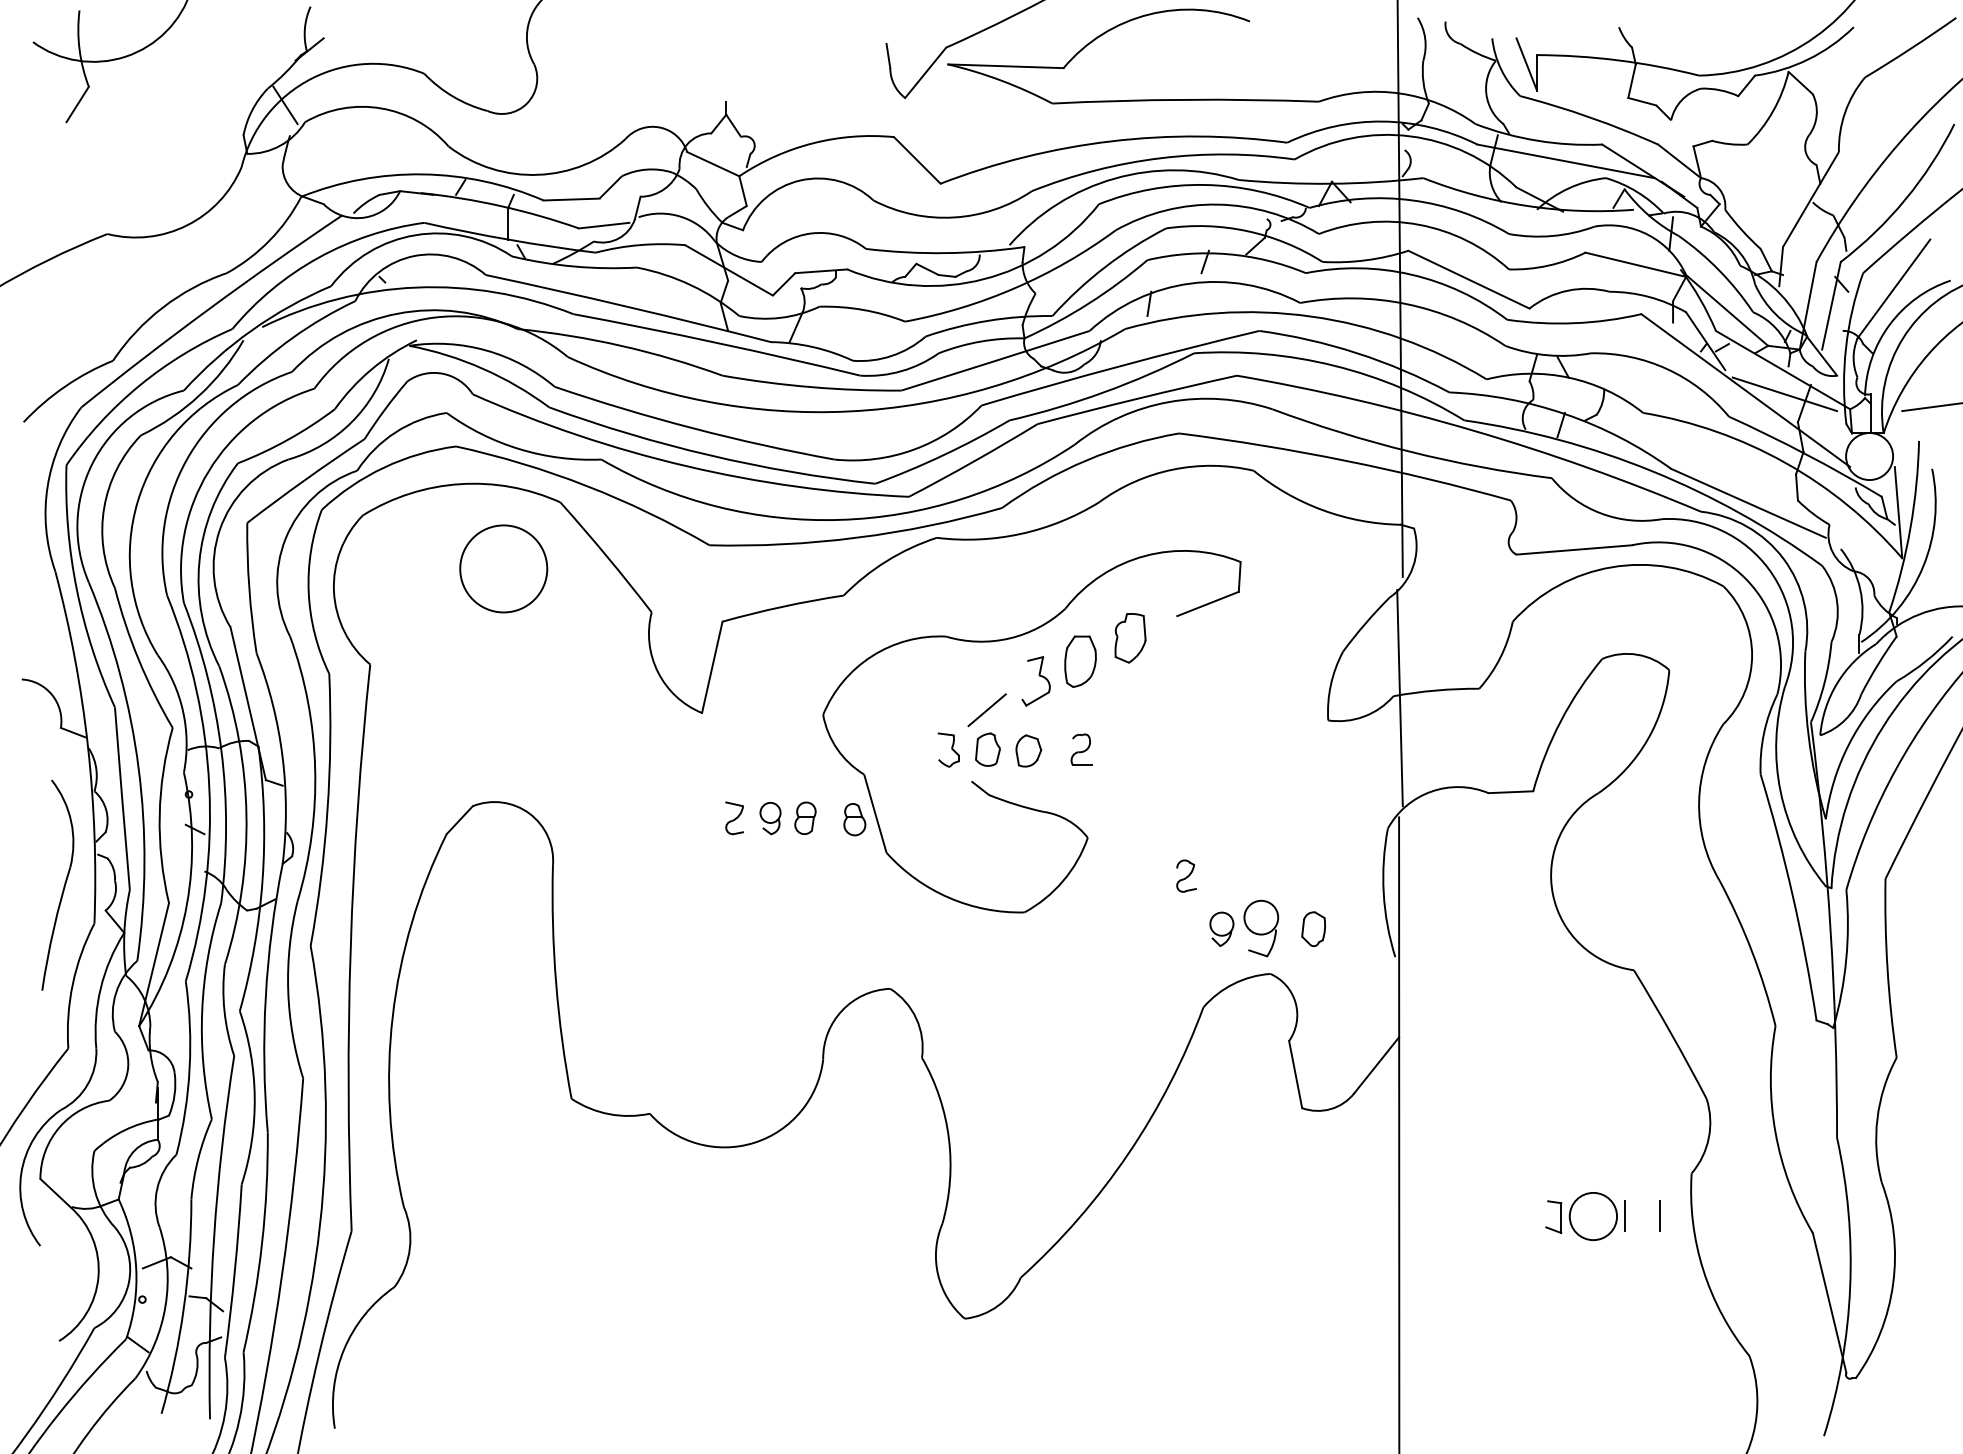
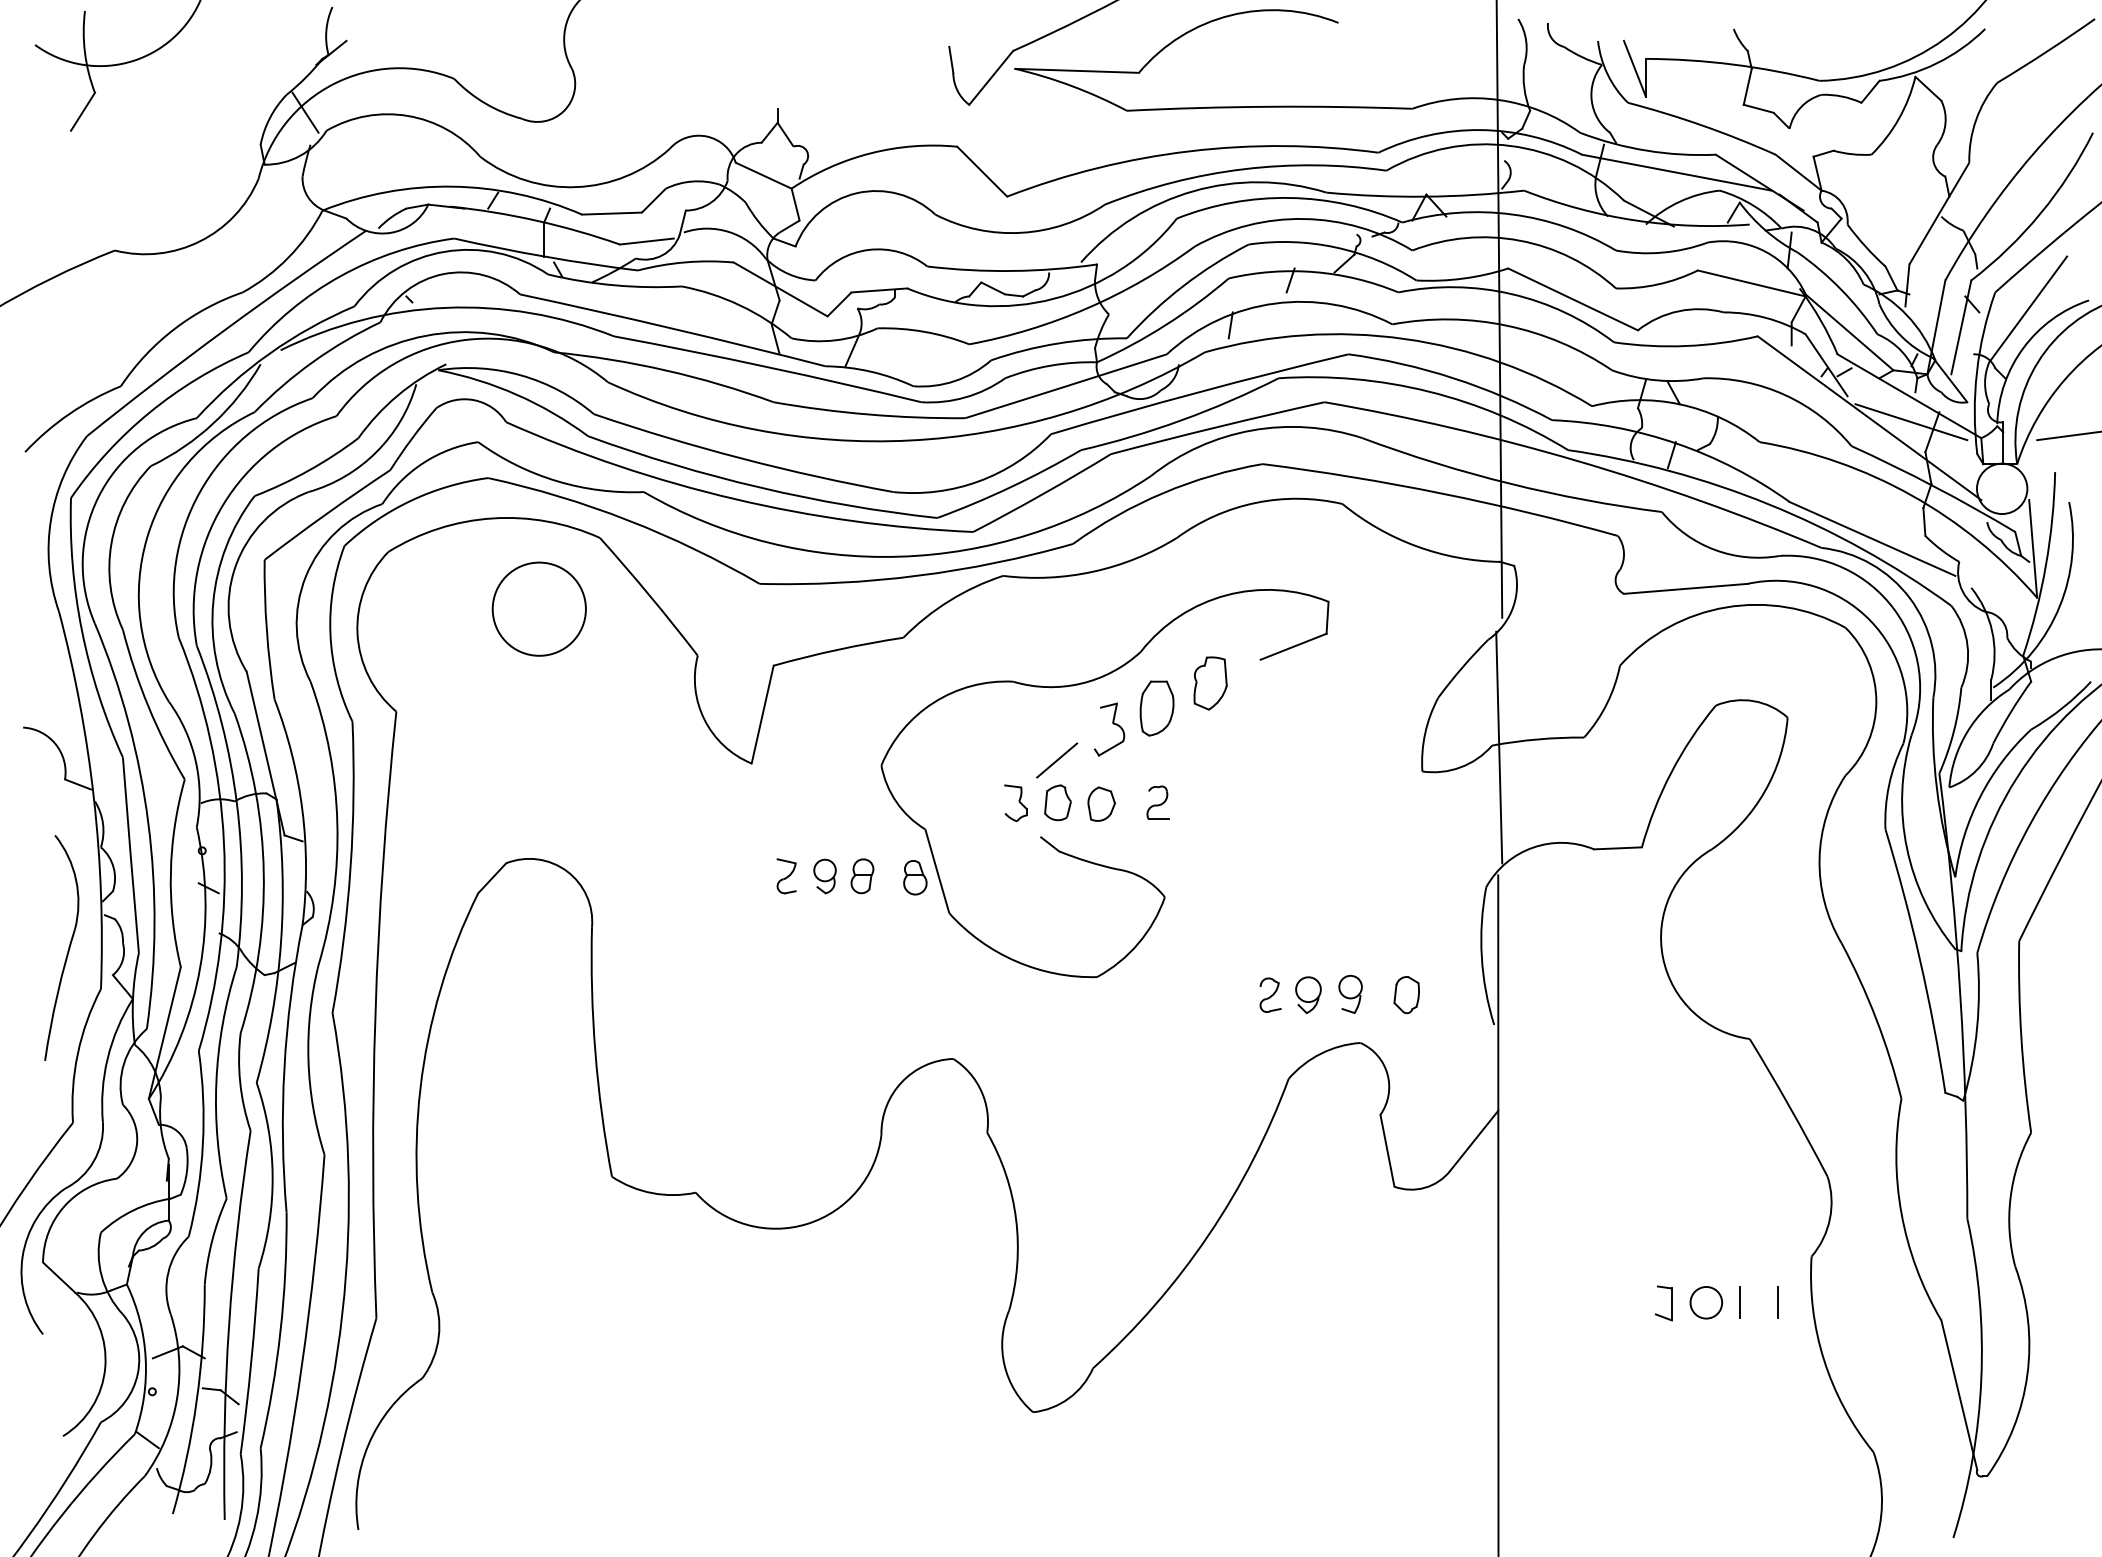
part: (1186, 875) -> (1270, 994), moved
part: (1261, 928) -> (1350, 994), size x0.62
circle: (1593, 1216) -> (1706, 1302), size x0.62

